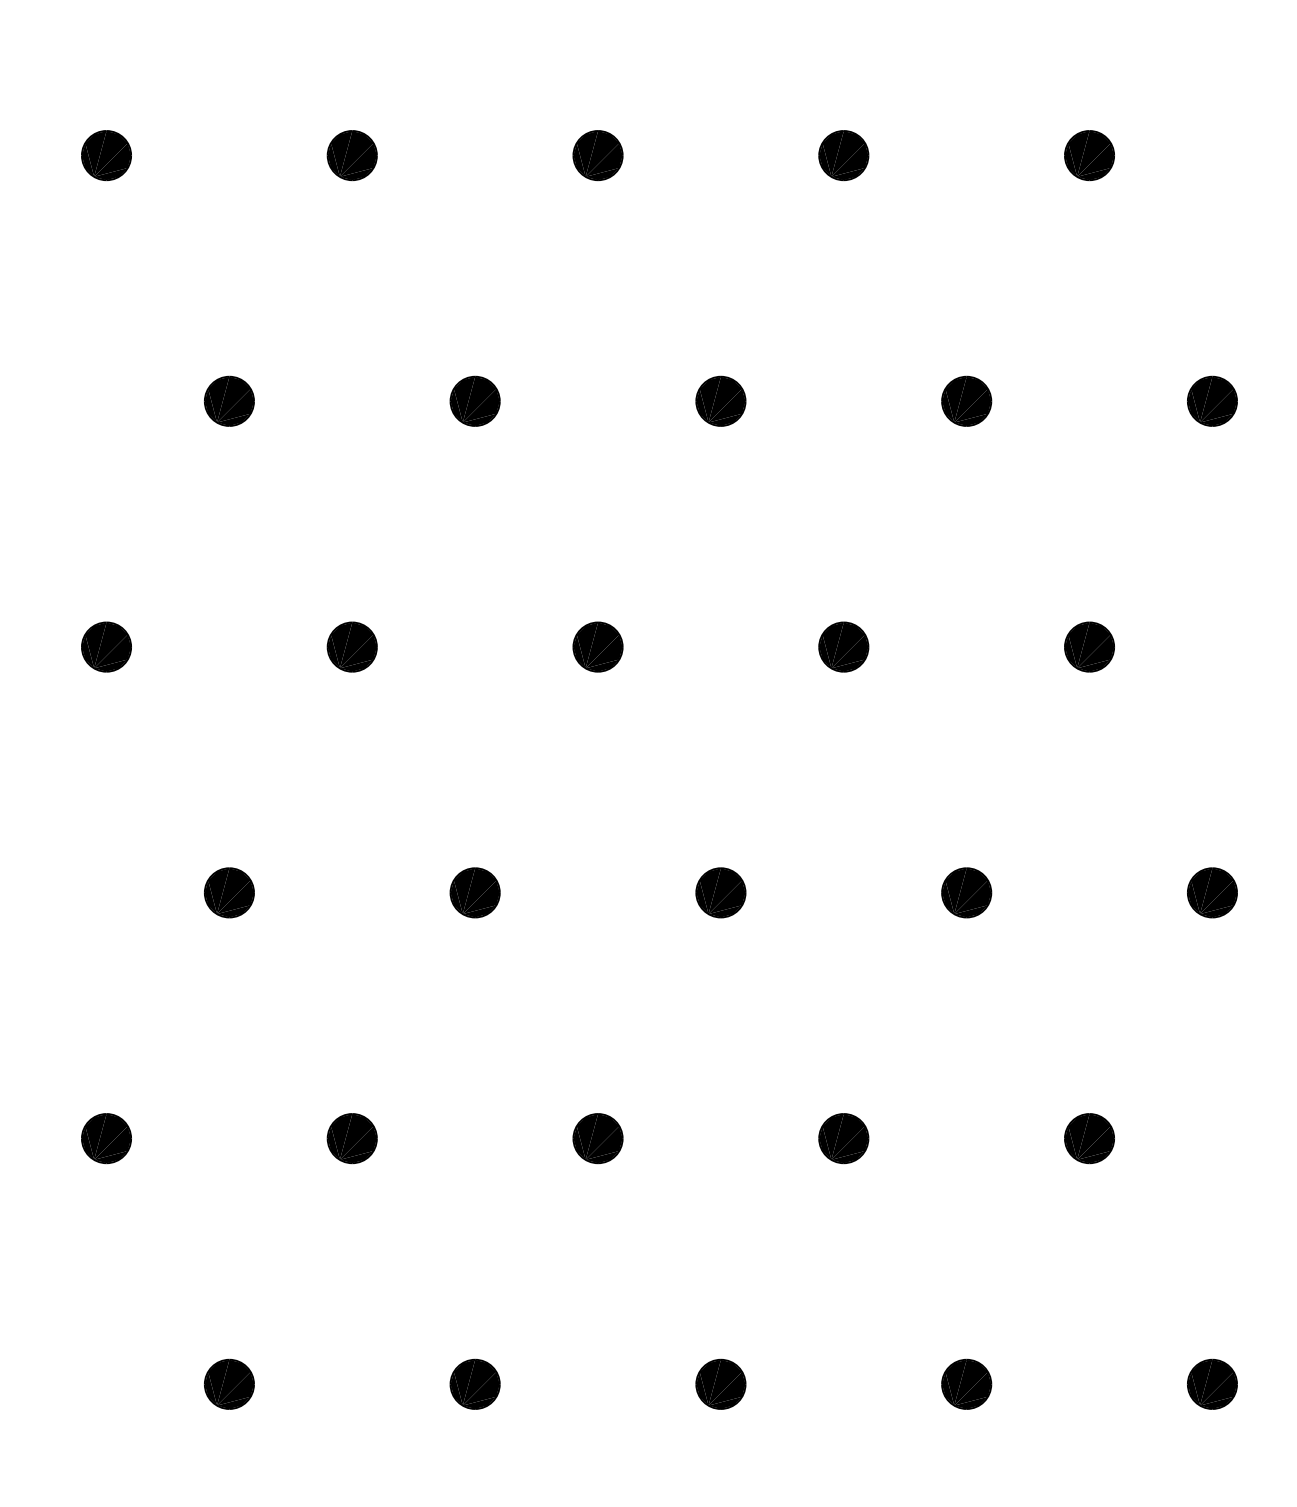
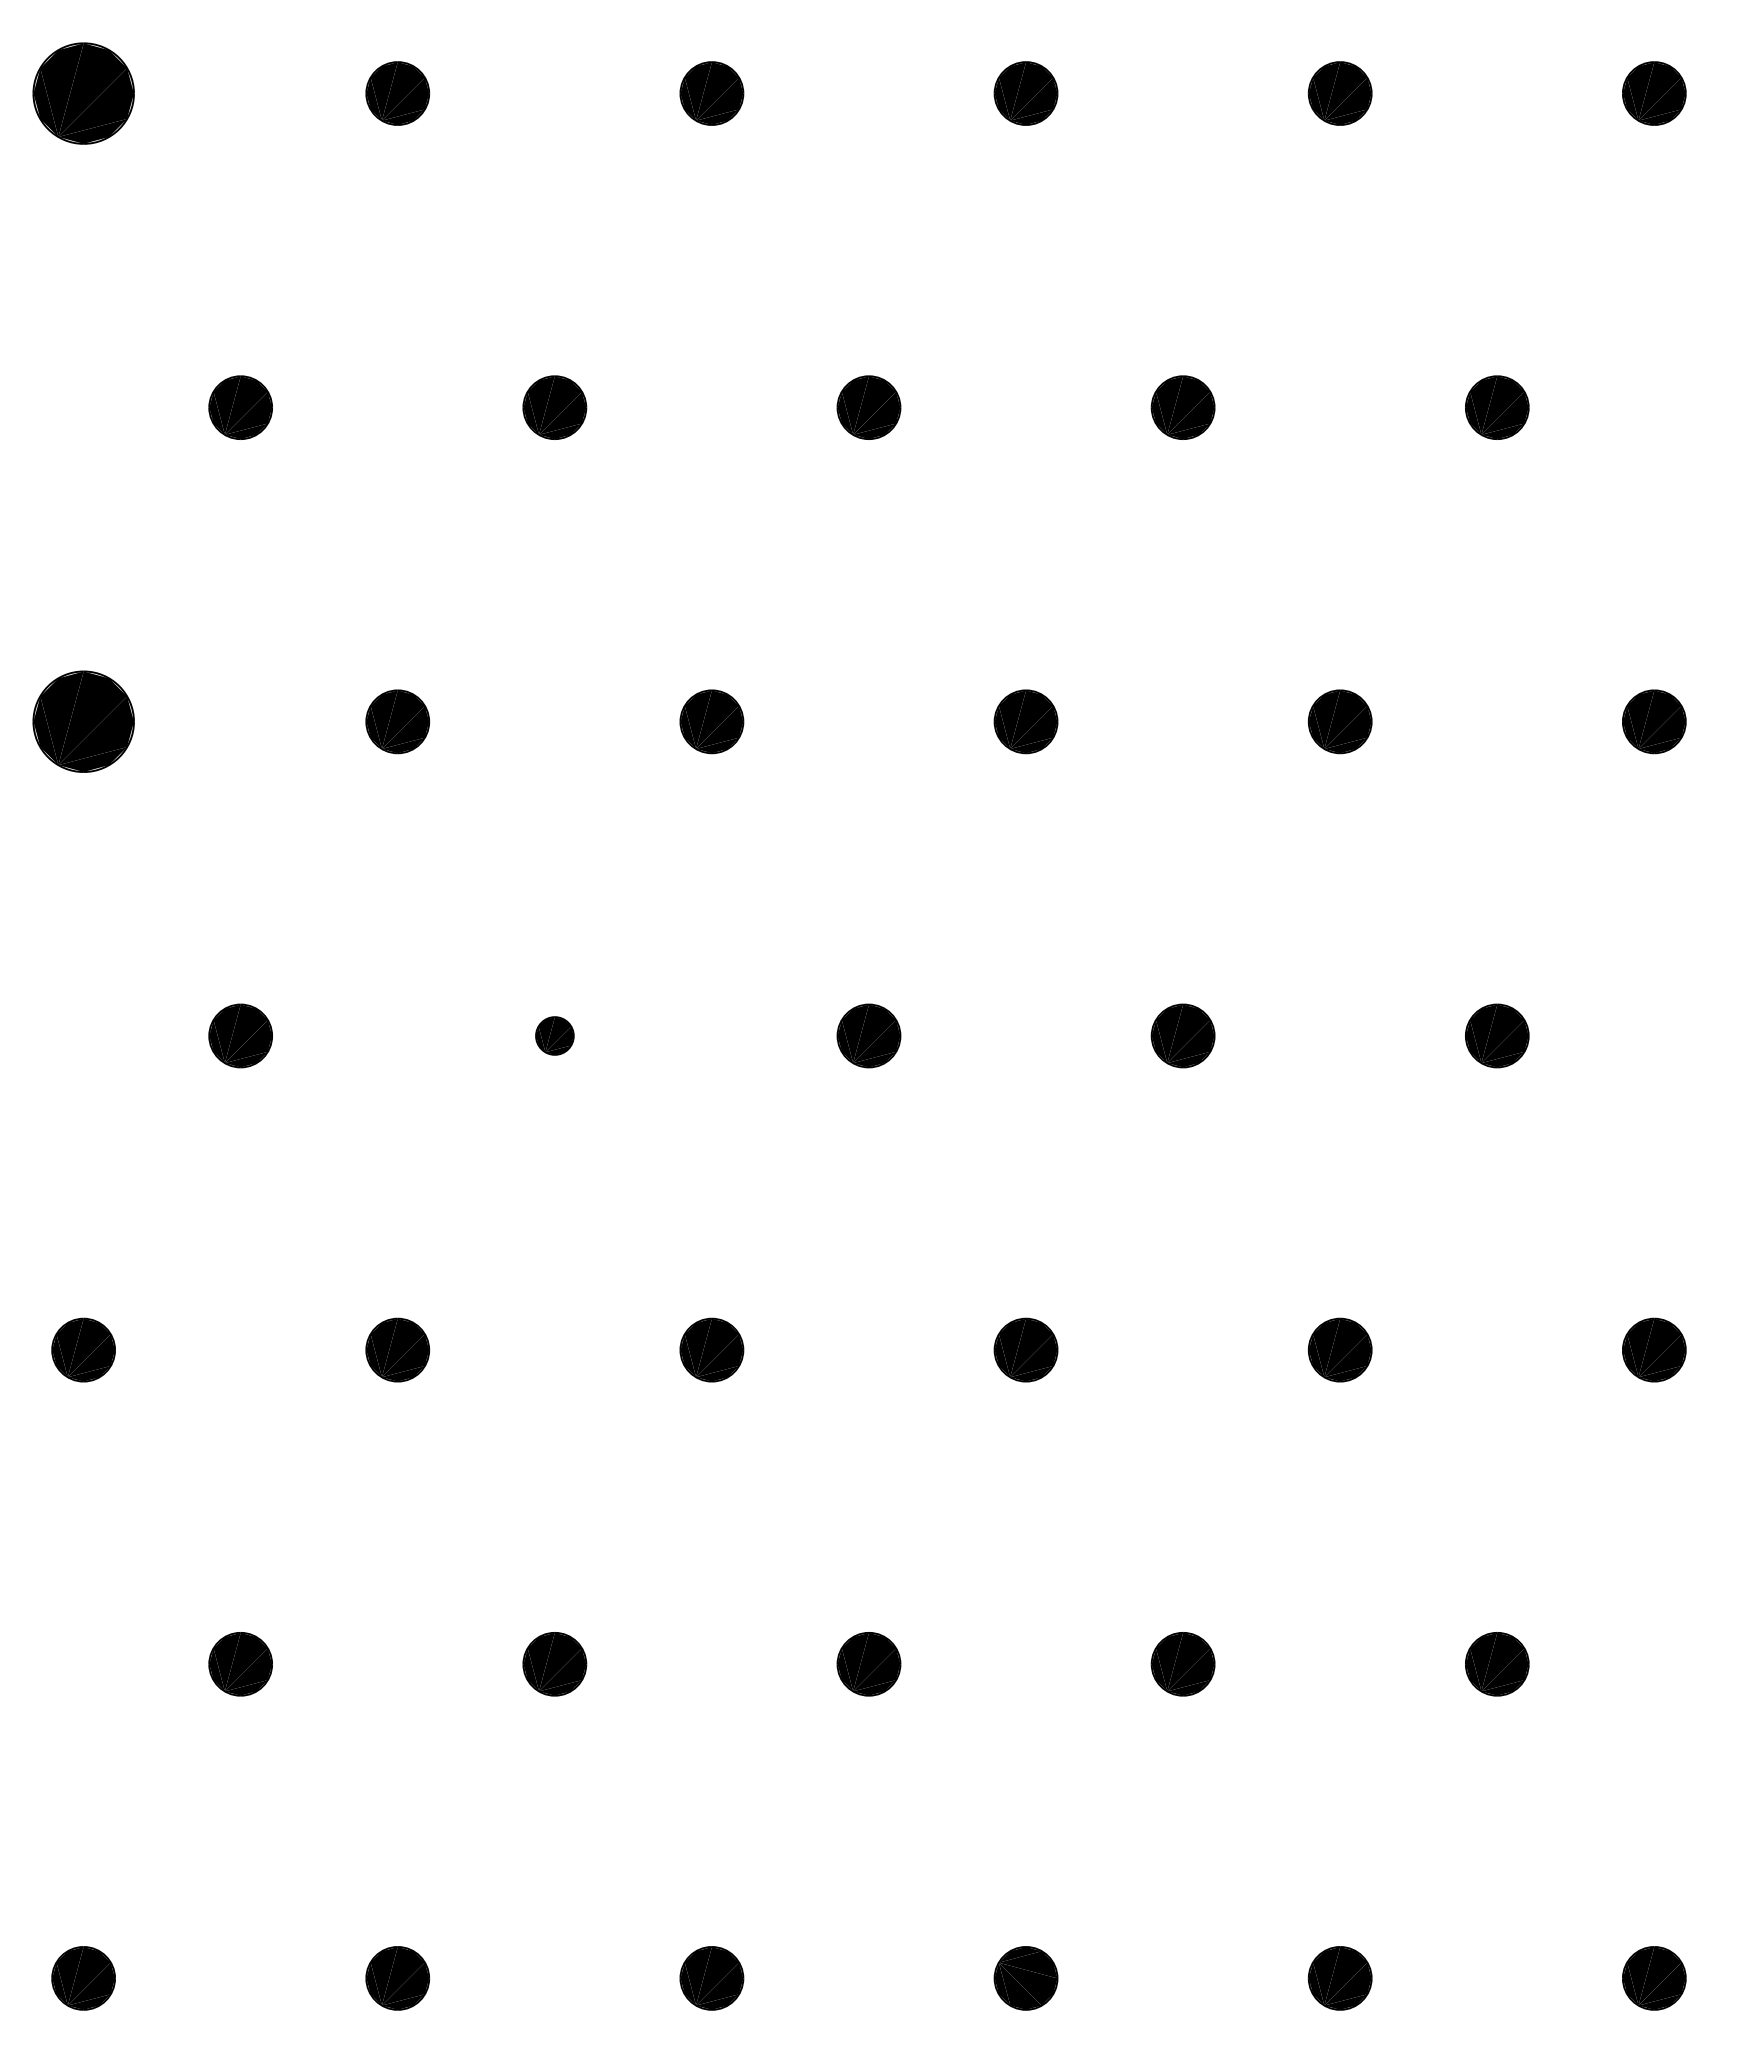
part: (106, 155) -> (83, 93), size x1.6
part: (106, 646) -> (83, 721), size x1.6
part: (474, 892) -> (554, 1035), size x0.6

